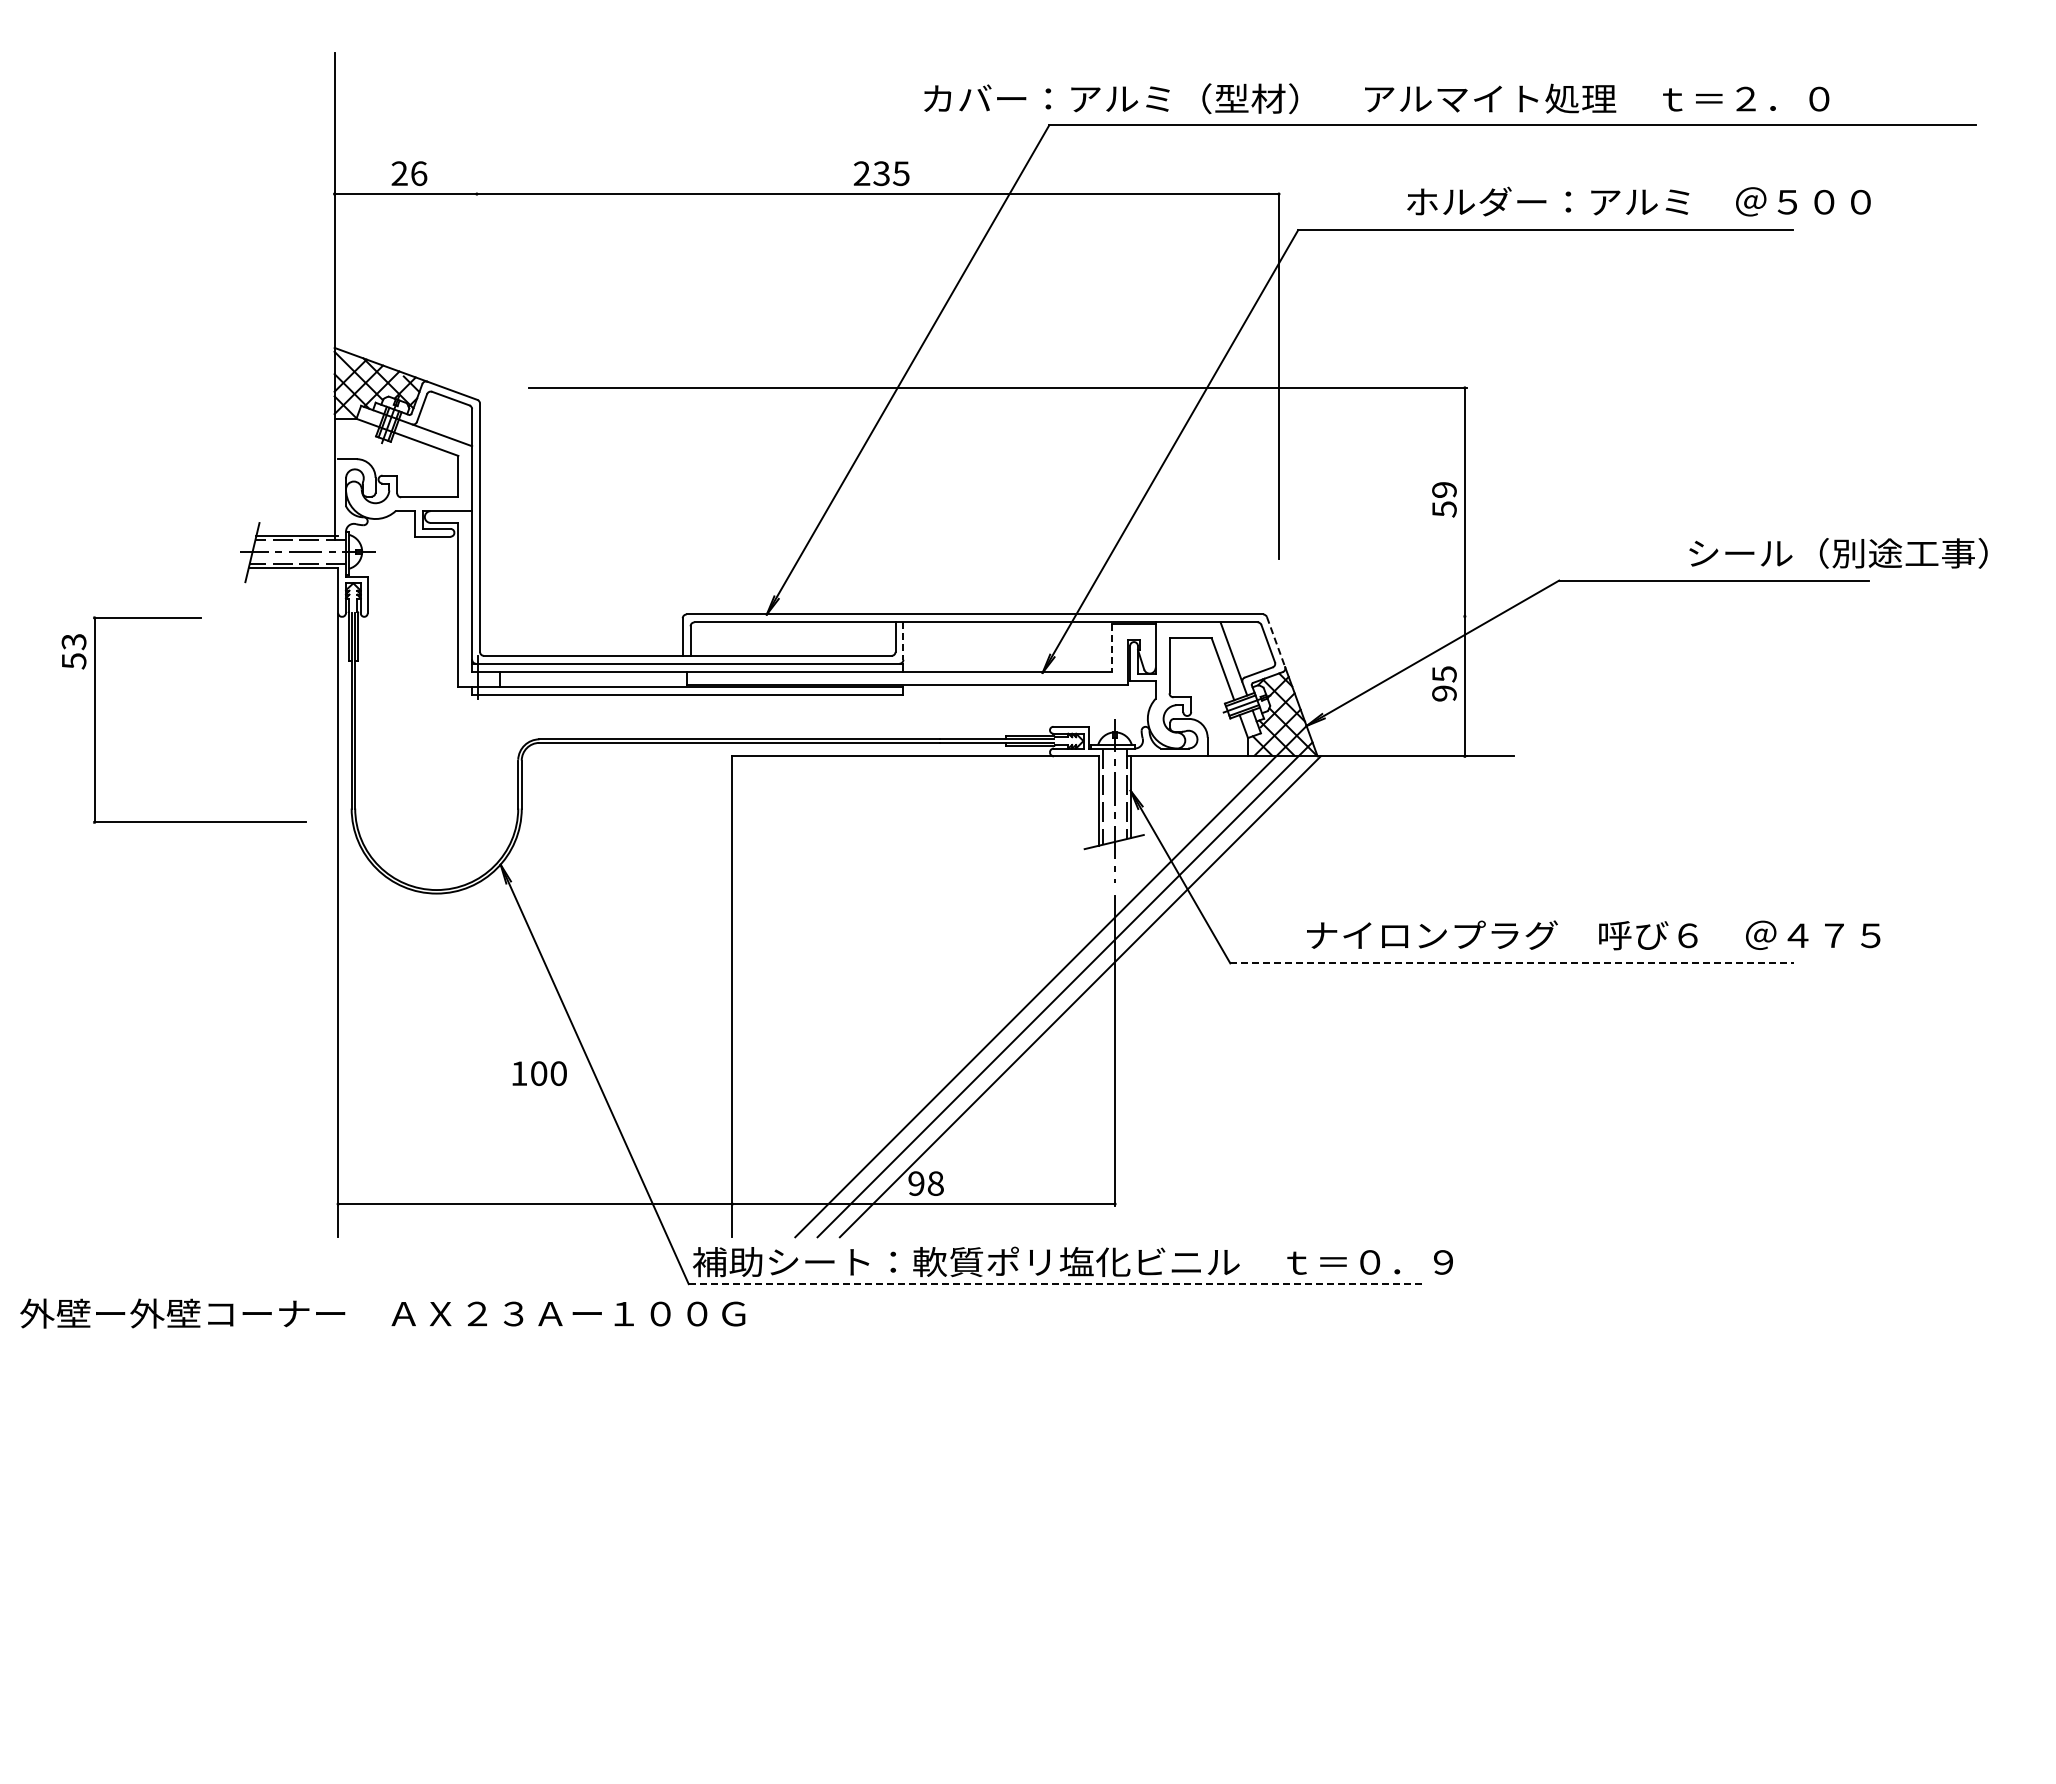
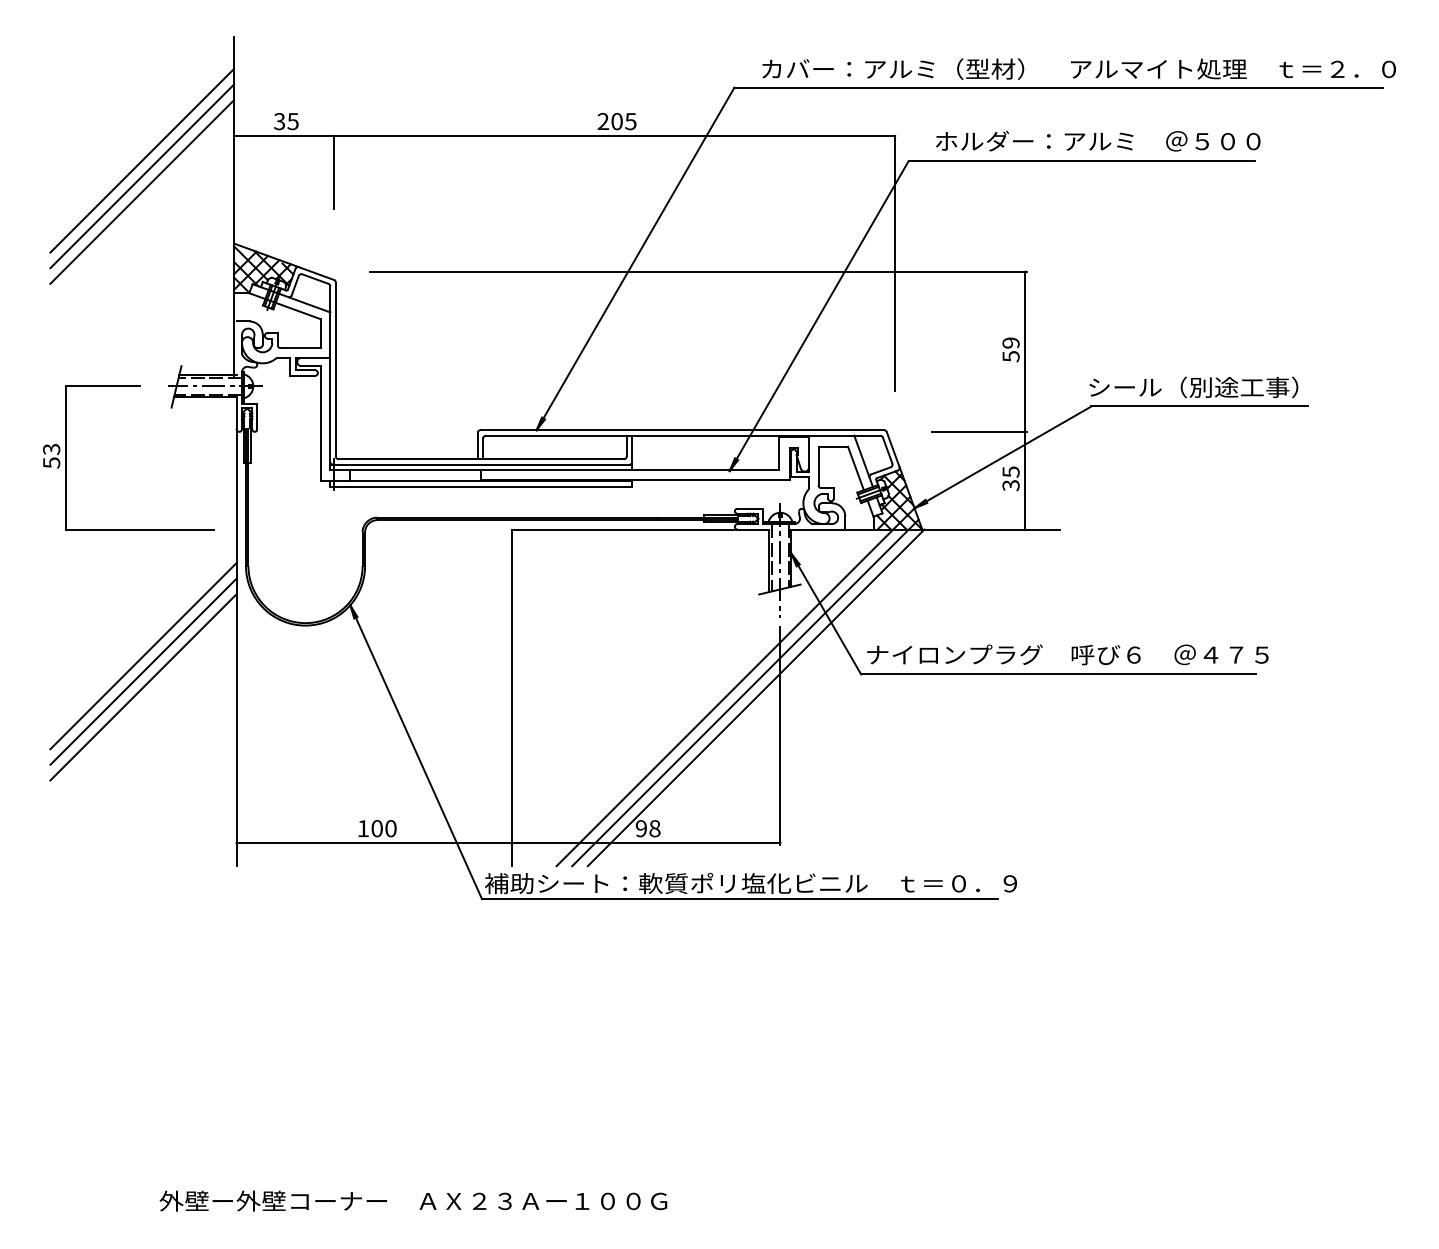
text: (1376, 98) -> (1079, 68), moved
text: (409, 173) -> (286, 121), 26 -> 35
text: (881, 173) -> (616, 121), 235 -> 205
text: (1638, 201) -> (1097, 141), moved
line: (203, 229) -> (142, 160), added
line: (476, 246) -> (333, 172), added
line: (203, 251) -> (142, 176), added
line: (203, 274) -> (142, 192), added
text: (1838, 553) -> (1193, 387), moved
line: (1399, 616) -> (979, 431), added
part: (199, 618) -> (139, 386), moved
line: (903, 641) -> (632, 449), dashed -> solid
line: (1276, 642) -> (893, 449), dashed -> solid
line: (1112, 647) -> (778, 453), dashed -> solid
text: (1444, 693) -> (1011, 485), 95 -> 35
text: (1593, 935) -> (1067, 654), moved
line: (205, 937) -> (143, 656), added
line: (205, 959) -> (143, 671), added
line: (1512, 963) -> (1058, 674), dashed -> solid
line: (205, 981) -> (143, 687), added
text: (539, 1073) -> (377, 828), moved
line: (1057, 1284) -> (740, 899), dashed -> solid
text: (382, 1313) -> (413, 1201), moved

